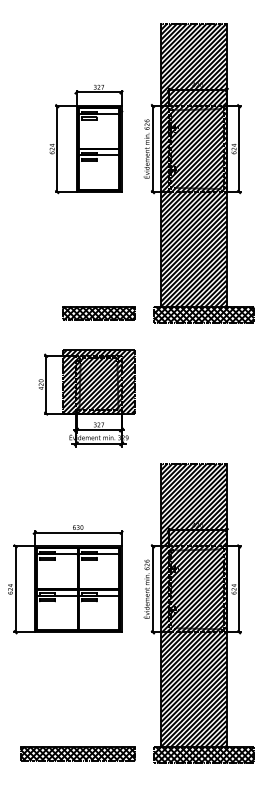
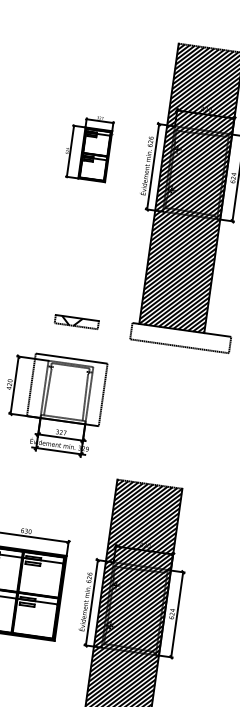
part: (86, 139) -> (88, 148), size x0.6
part: (98, 313) -> (76, 322), size x0.6
hatch: (203, 314) -> (180, 337), removed
hatch: (98, 381) -> (66, 389), removed

